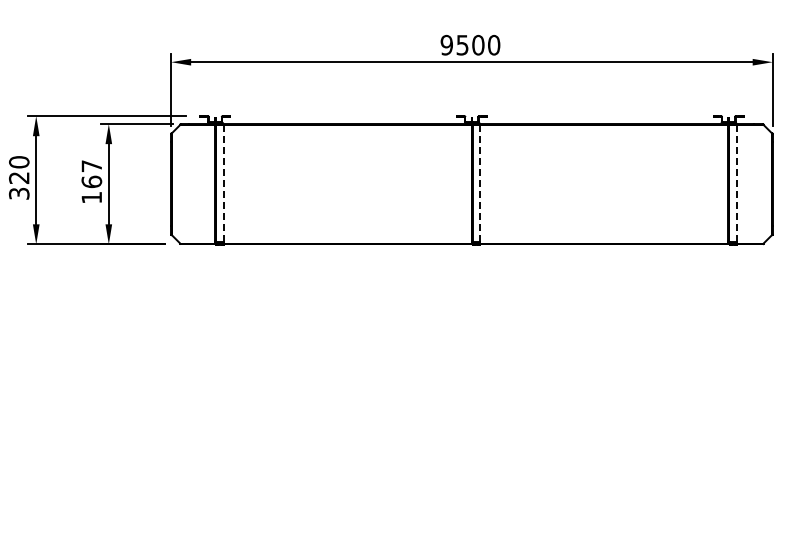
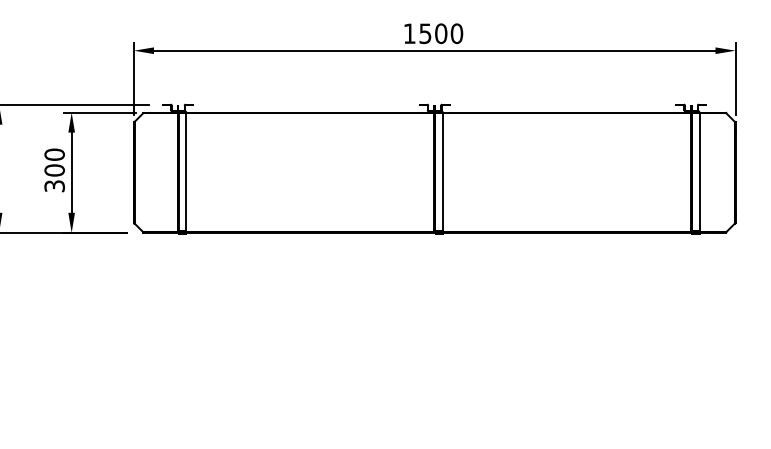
text: (446, 44) -> (409, 33), 9500 -> 1500
text: (91, 181) -> (54, 170), 167 -> 300
line: (223, 183) -> (186, 172), dashed -> solid
line: (480, 183) -> (443, 172), dashed -> solid
line: (736, 183) -> (699, 172), dashed -> solid

